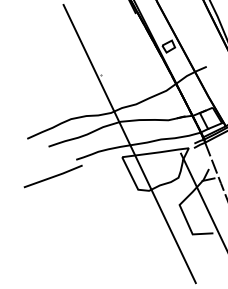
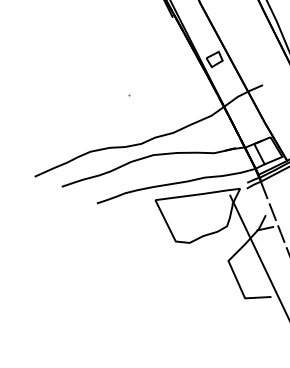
line: (129, 144) -> (164, 183), removed
line: (53, 176) -> (67, 224), removed

